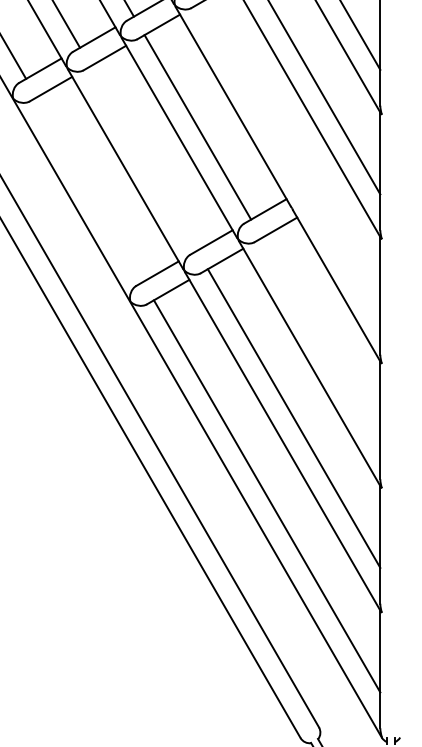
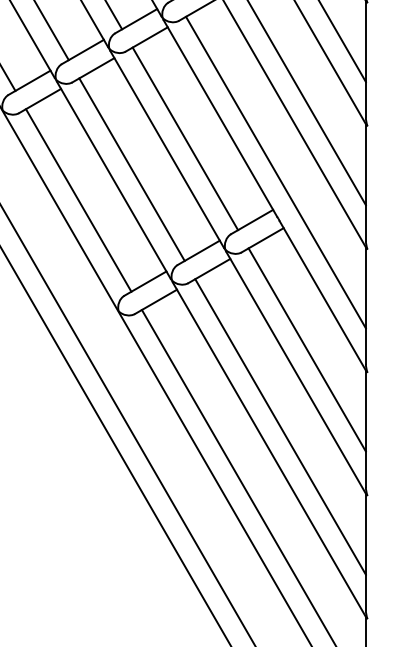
line: (143, 158) -> (131, 169), added
line: (289, 161) -> (276, 172), added
line: (89, 189) -> (78, 200), added
line: (320, 340) -> (306, 349), added

